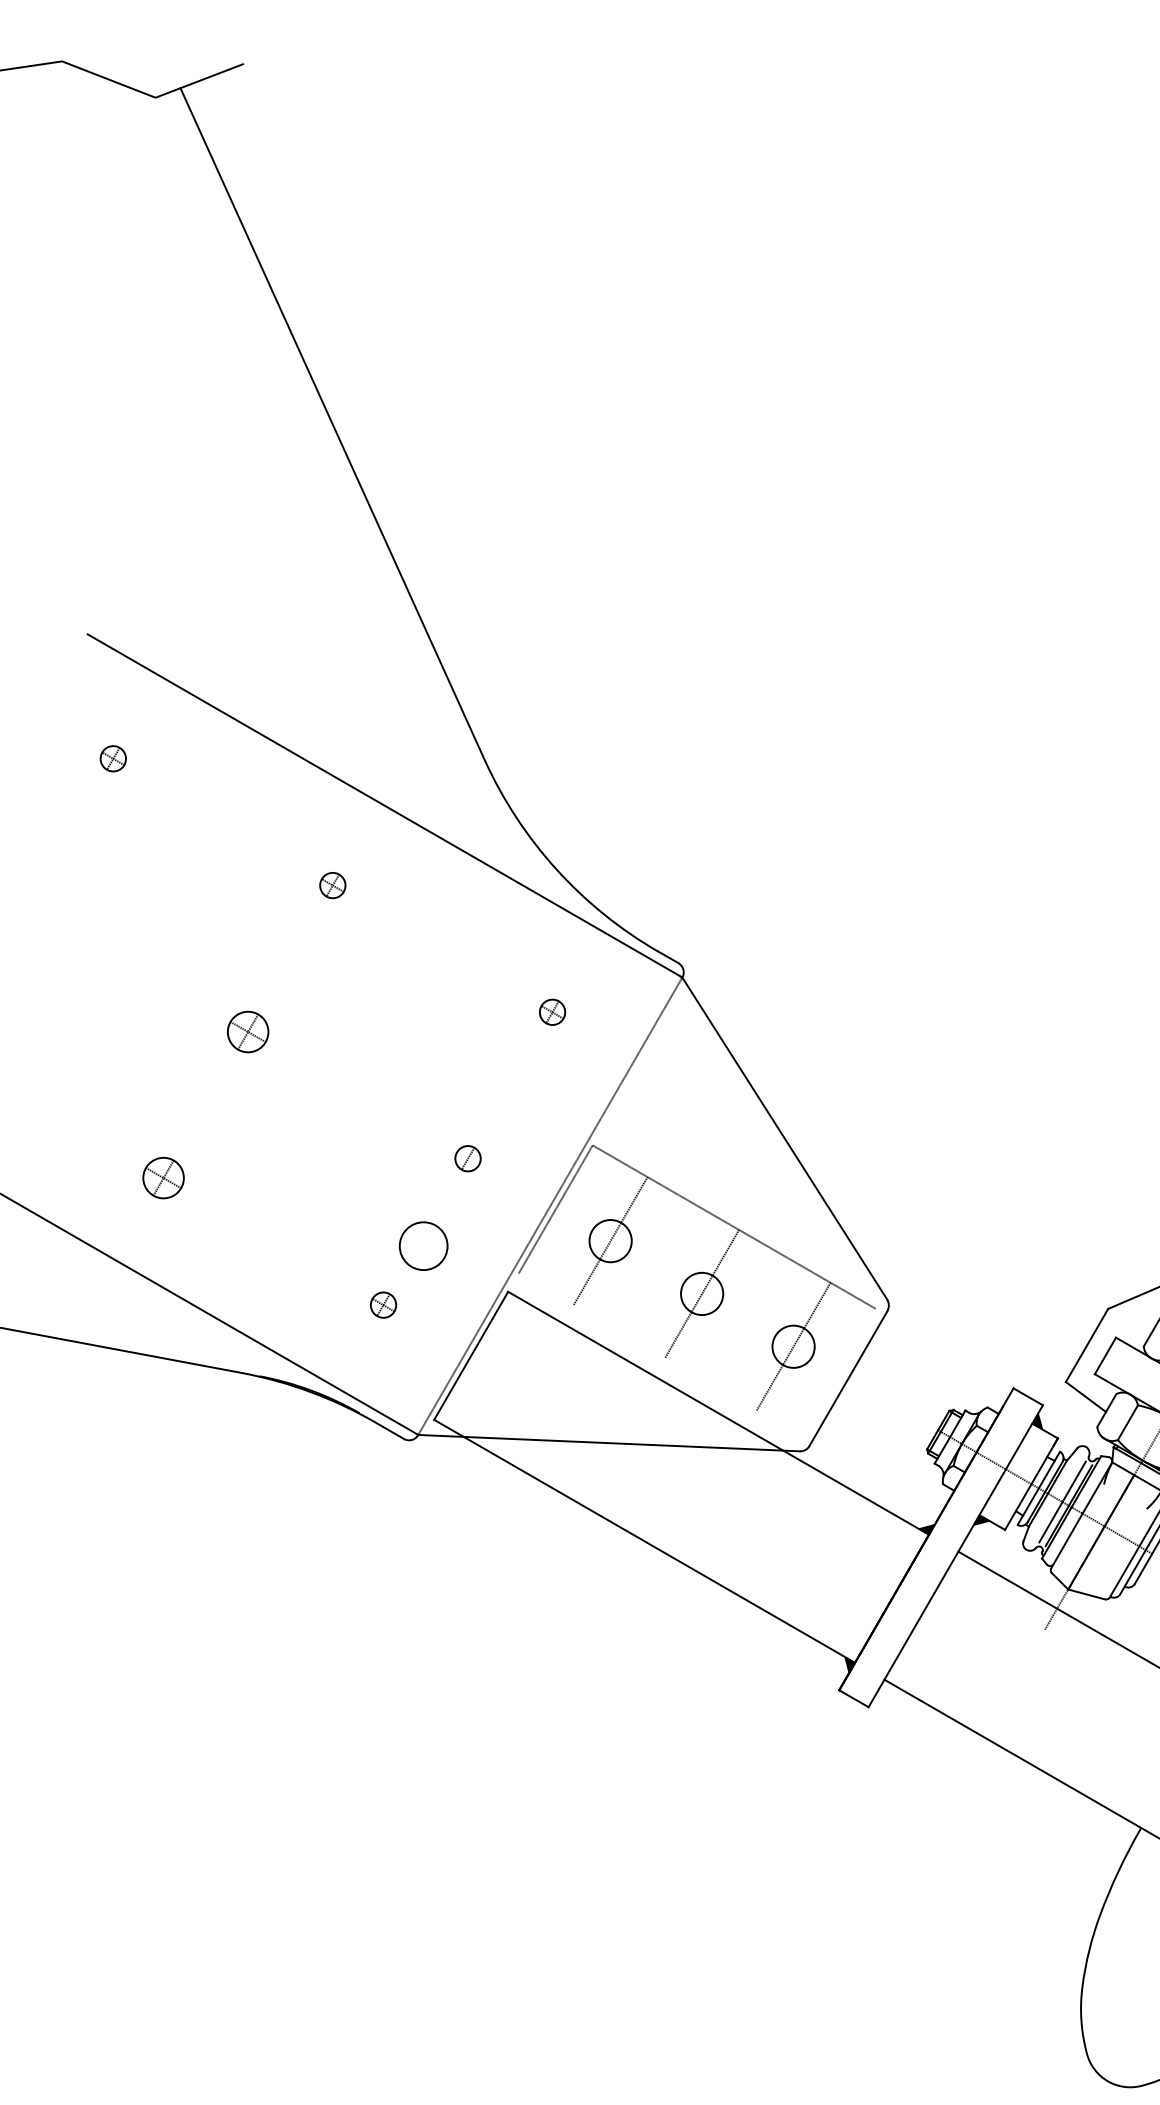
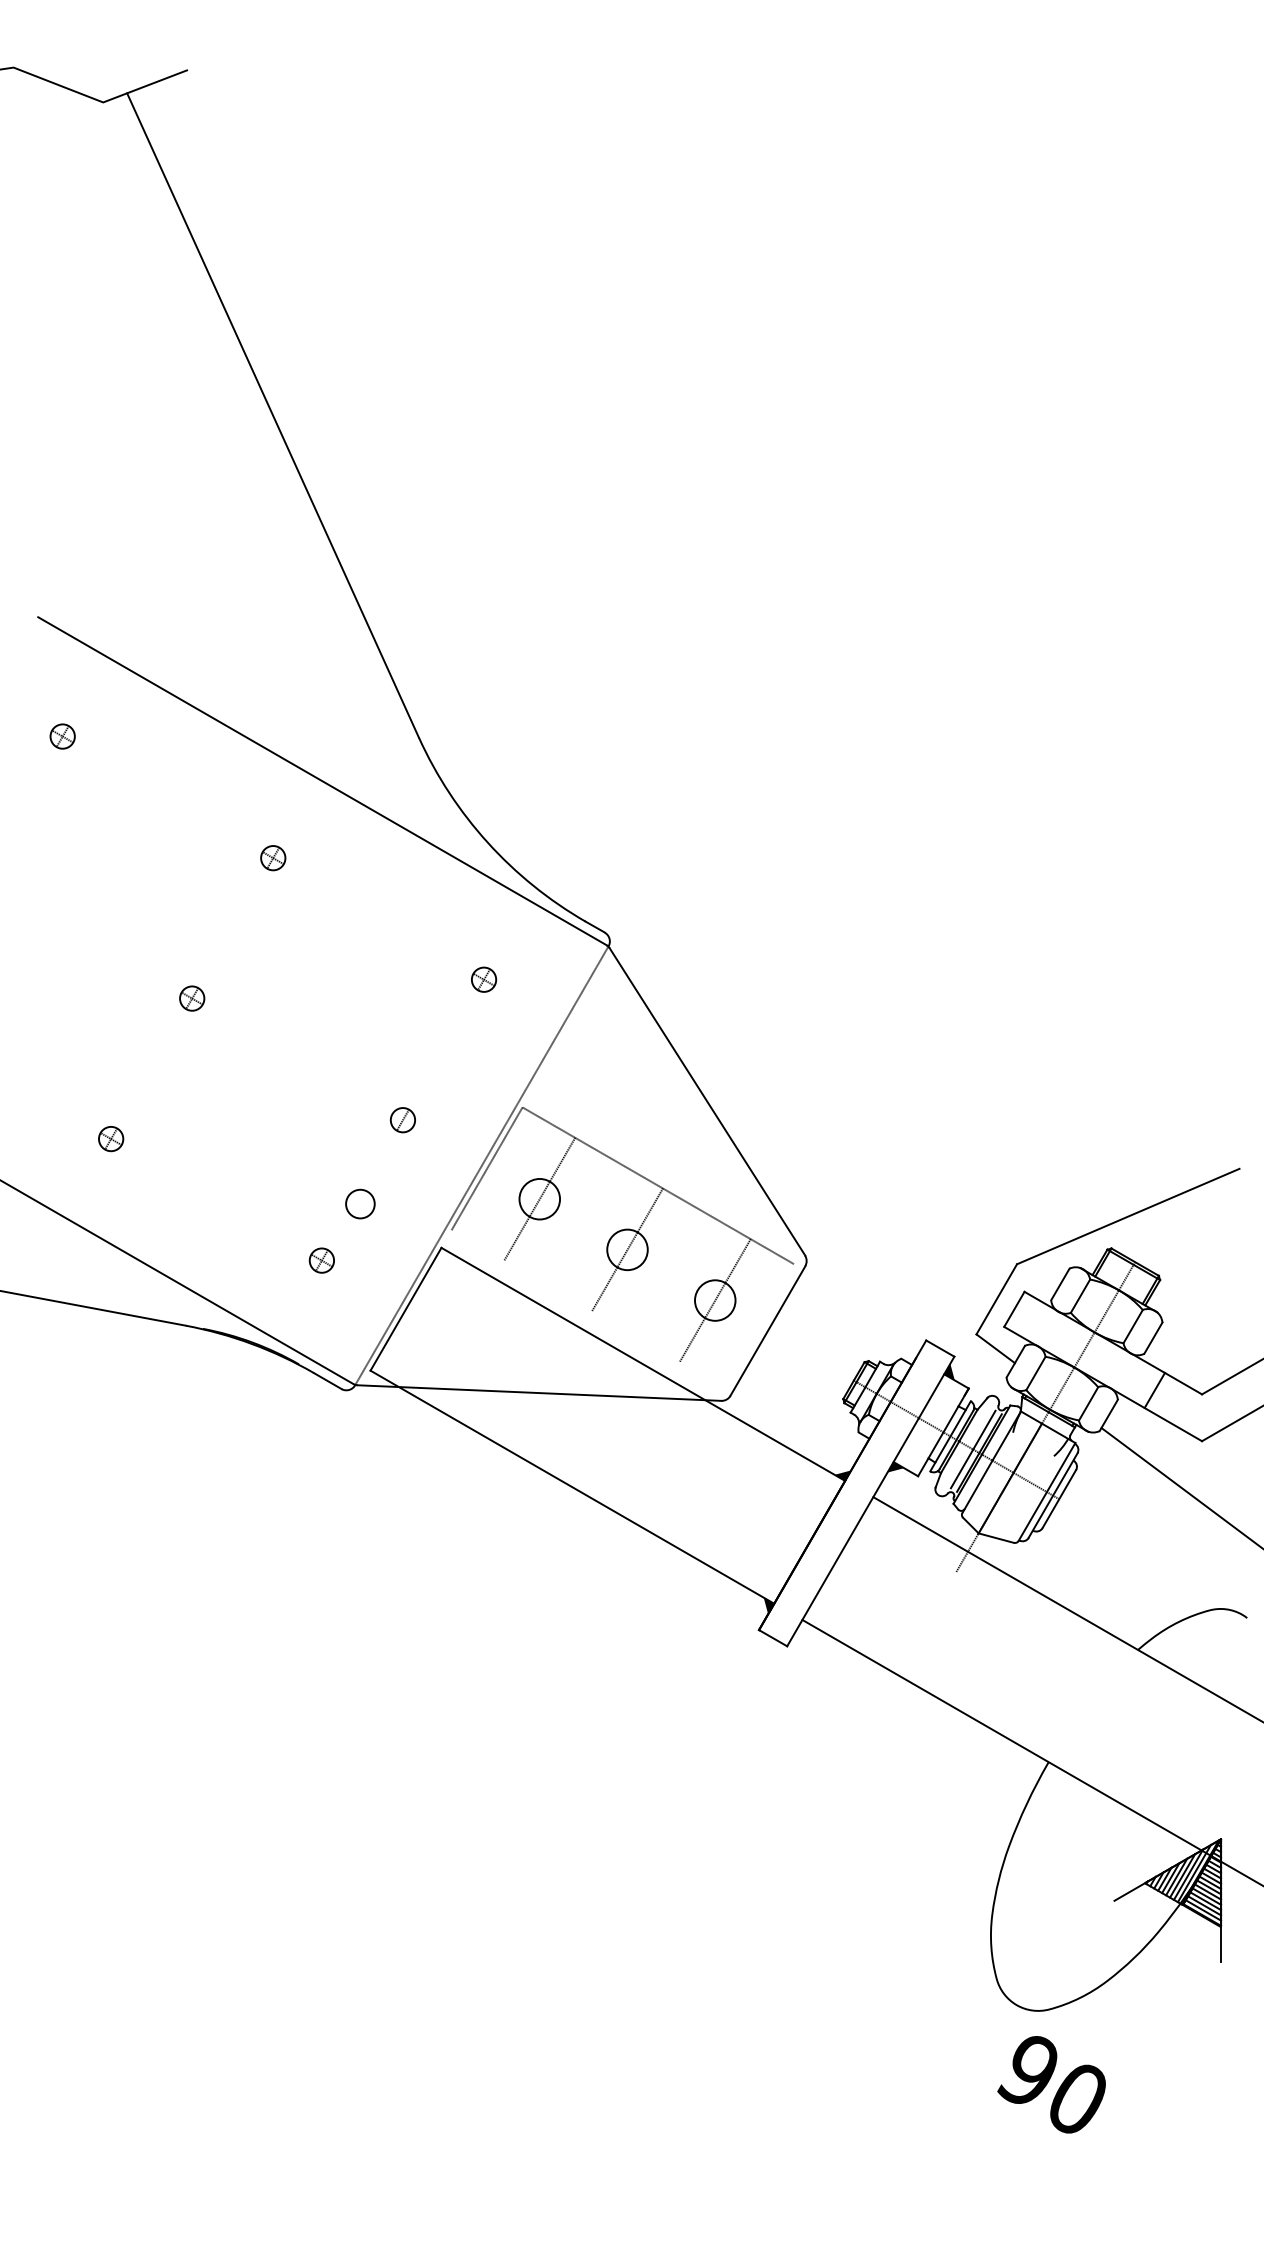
part: (248, 1031) -> (192, 998), size x0.62
part: (164, 1178) -> (111, 1139), size x0.62
circle: (423, 1245) -> (360, 1203), size x0.62

